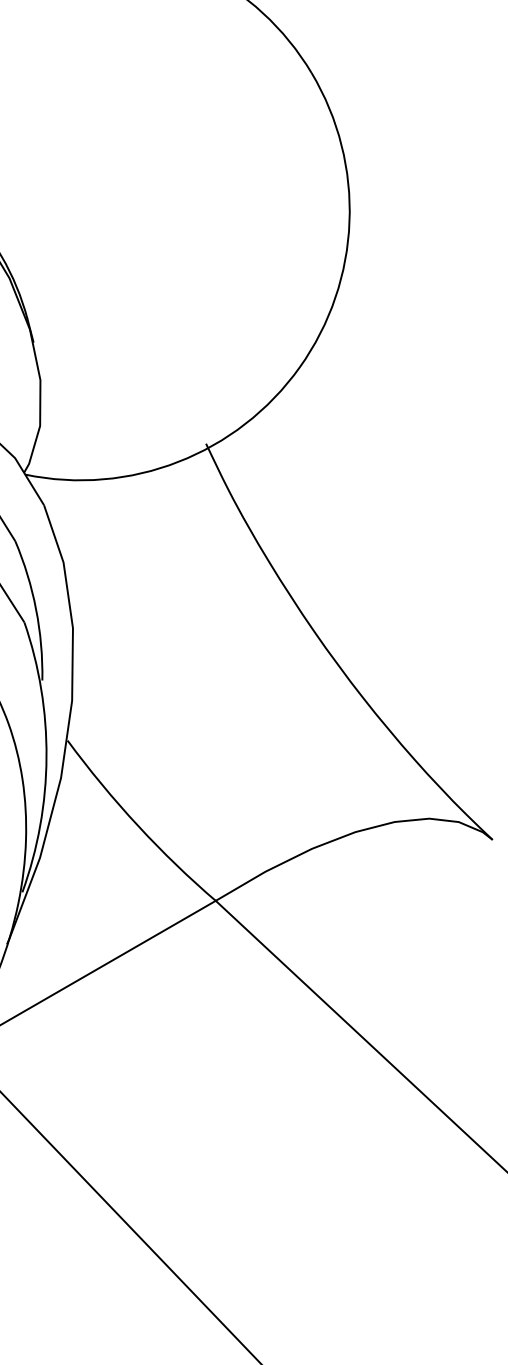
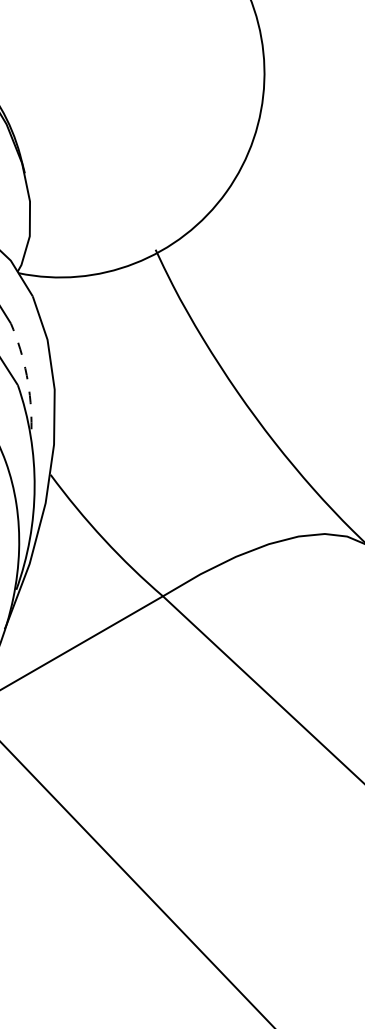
arc: (36, 609) -> (27, 375), solid -> dashed

